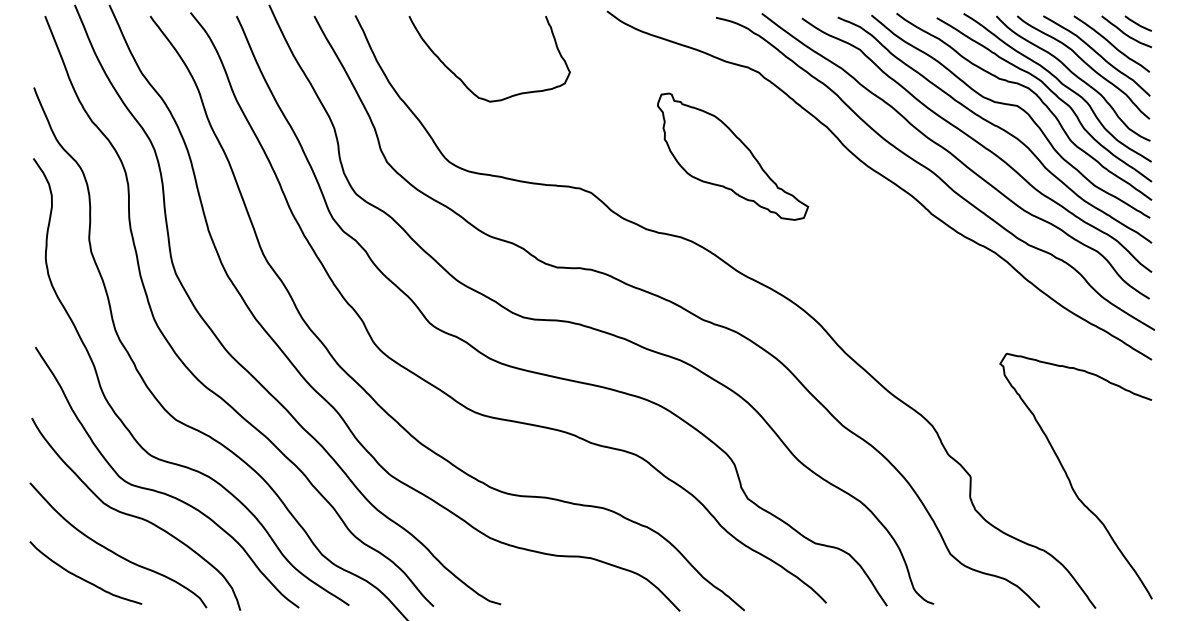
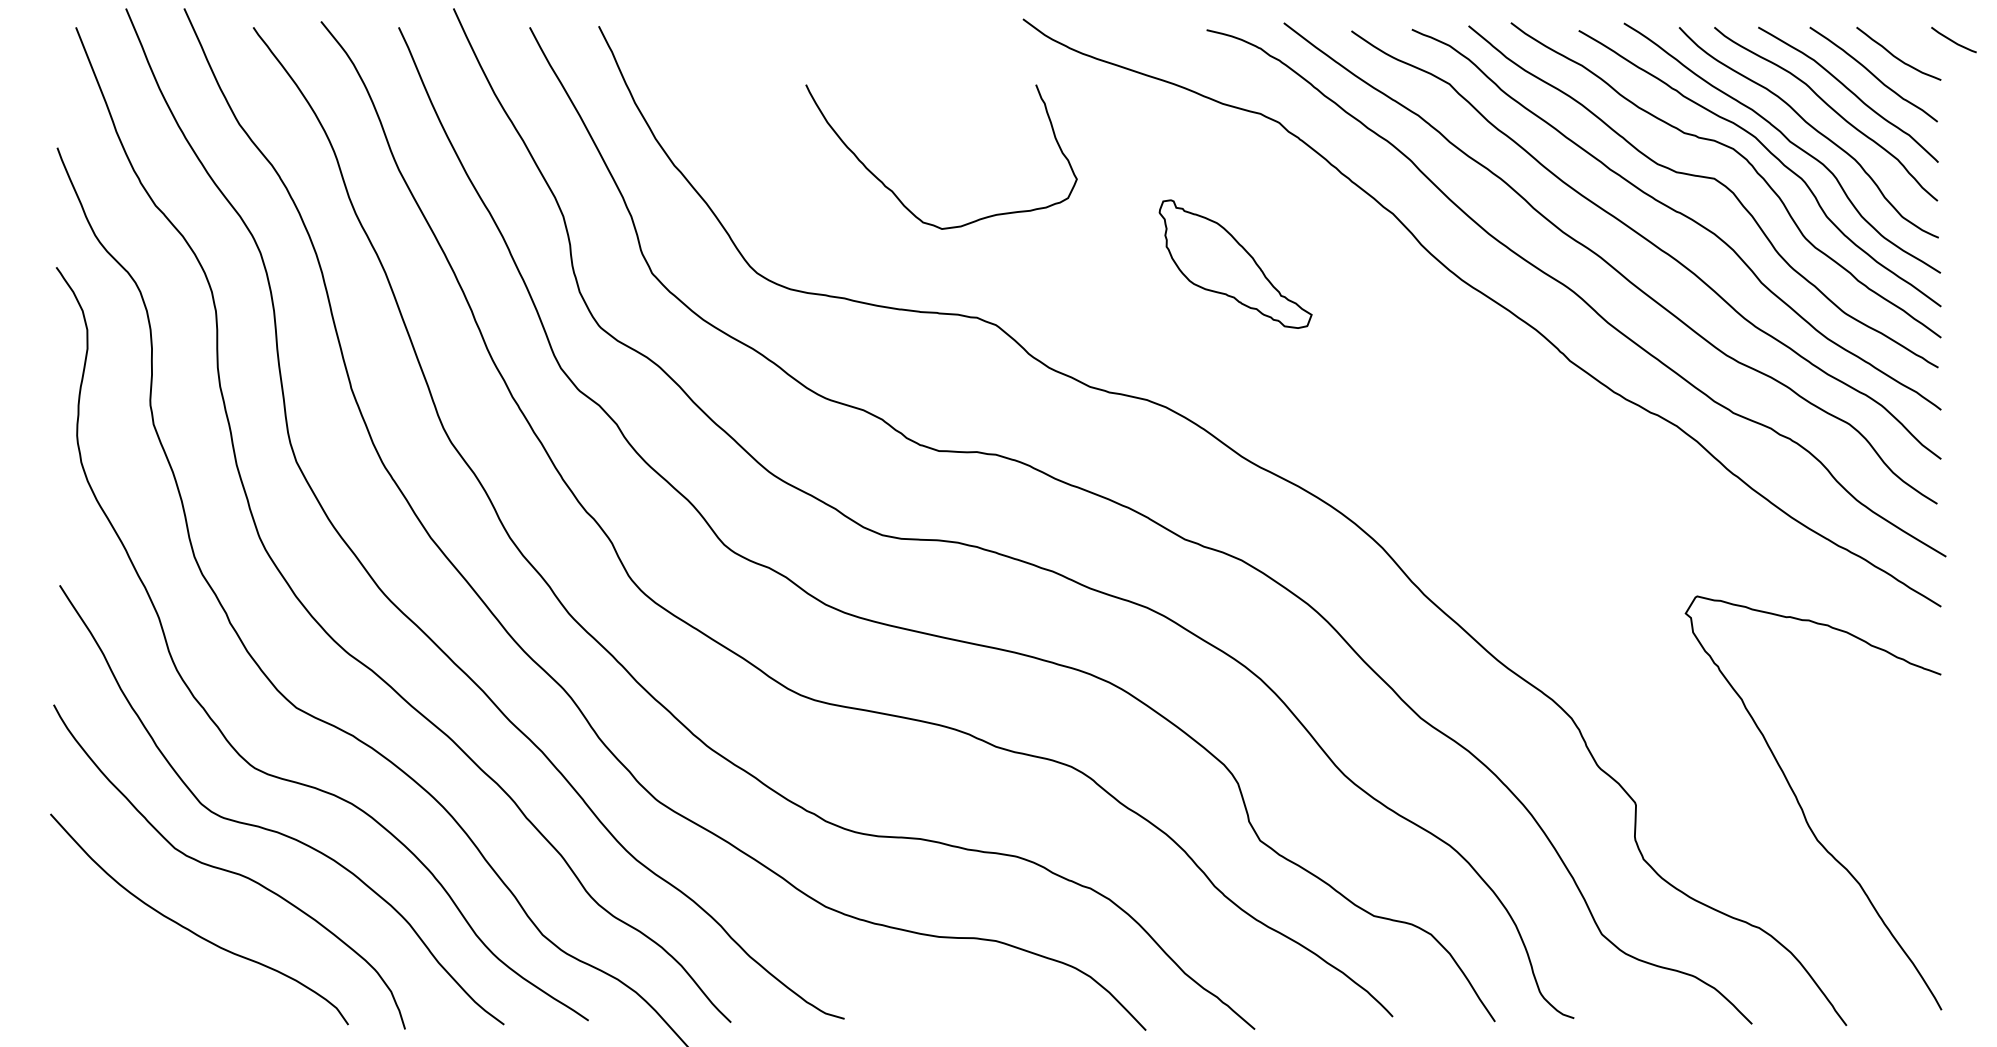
line: (1137, 23) -> (1952, 39), moved
curve: (464, 82) -> (899, 196), moved
part: (733, 156) -> (1236, 263), size x0.6
curve: (83, 578) -> (140, 975), removed

